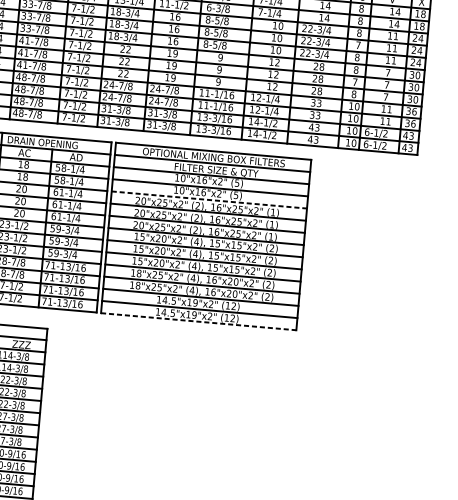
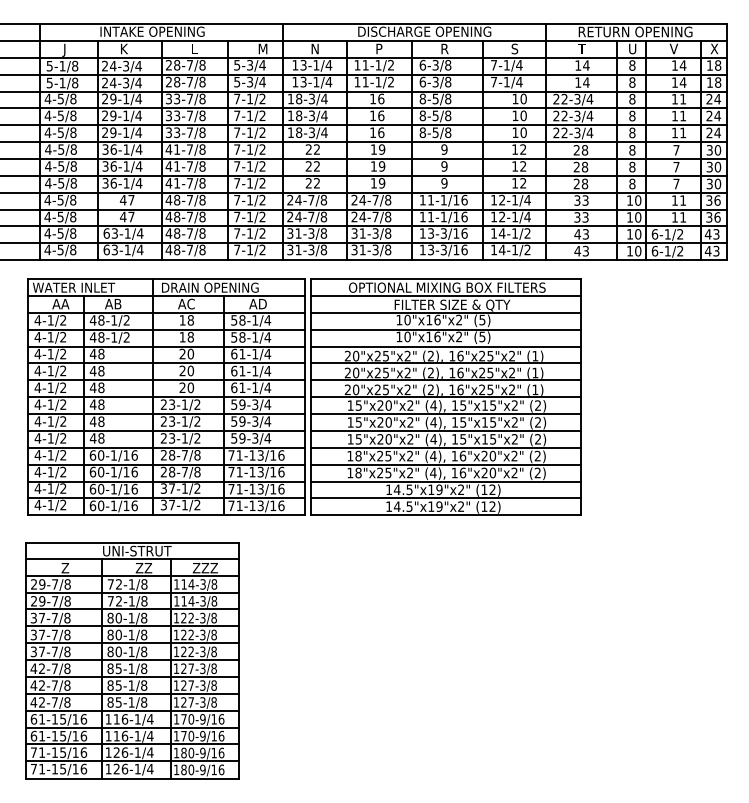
text: (358, 44) -> (632, 115), 7 -> 8
text: (355, 81) -> (632, 166), 7 -> 8
line: (209, 199) -> (446, 346), dashed -> solid
line: (198, 321) -> (446, 515), dashed -> solid

